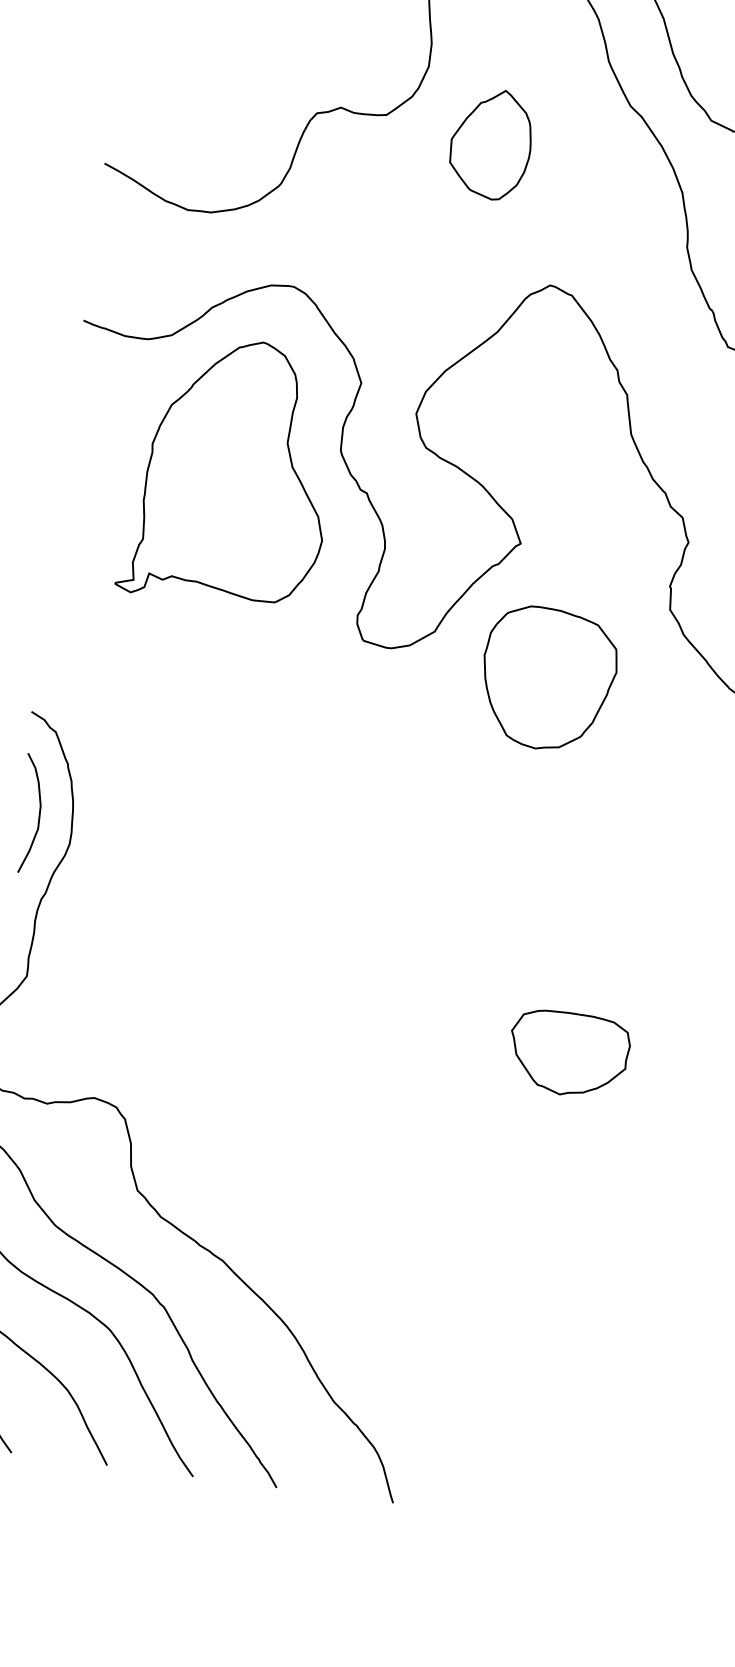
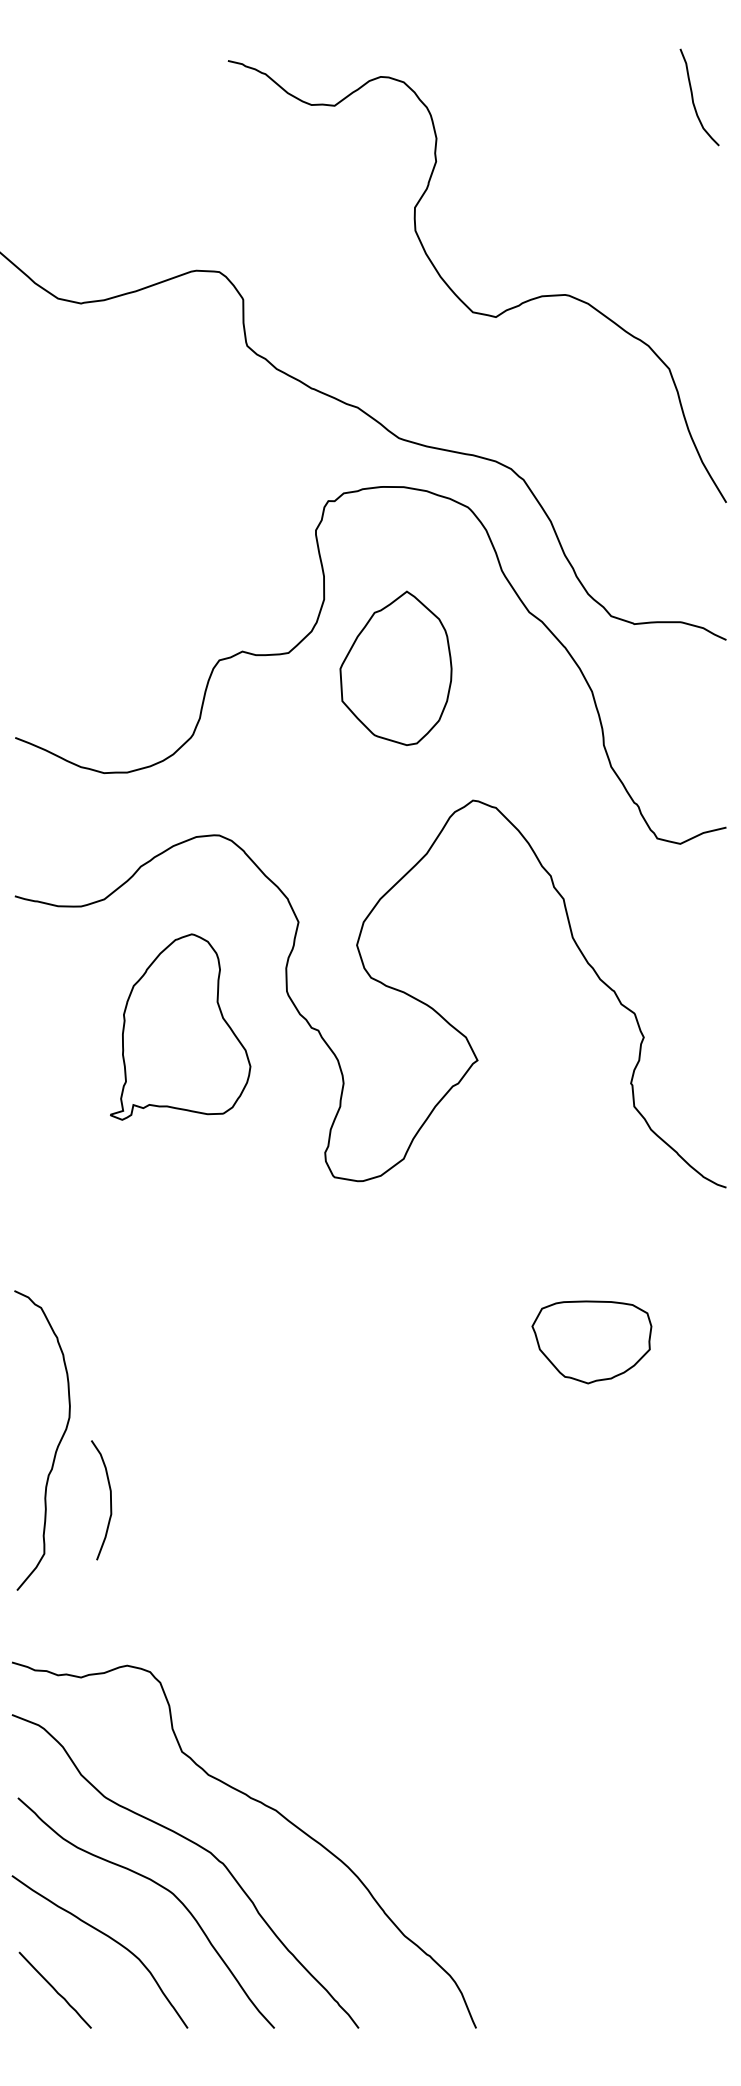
part: (490, 143) -> (395, 667), size x1.4
part: (230, 471) -> (180, 1026), size x0.7
part: (548, 679) -> (522, 1191), removed
curve: (39, 815) -> (110, 1500), moved
part: (568, 1054) -> (591, 1342), moved

